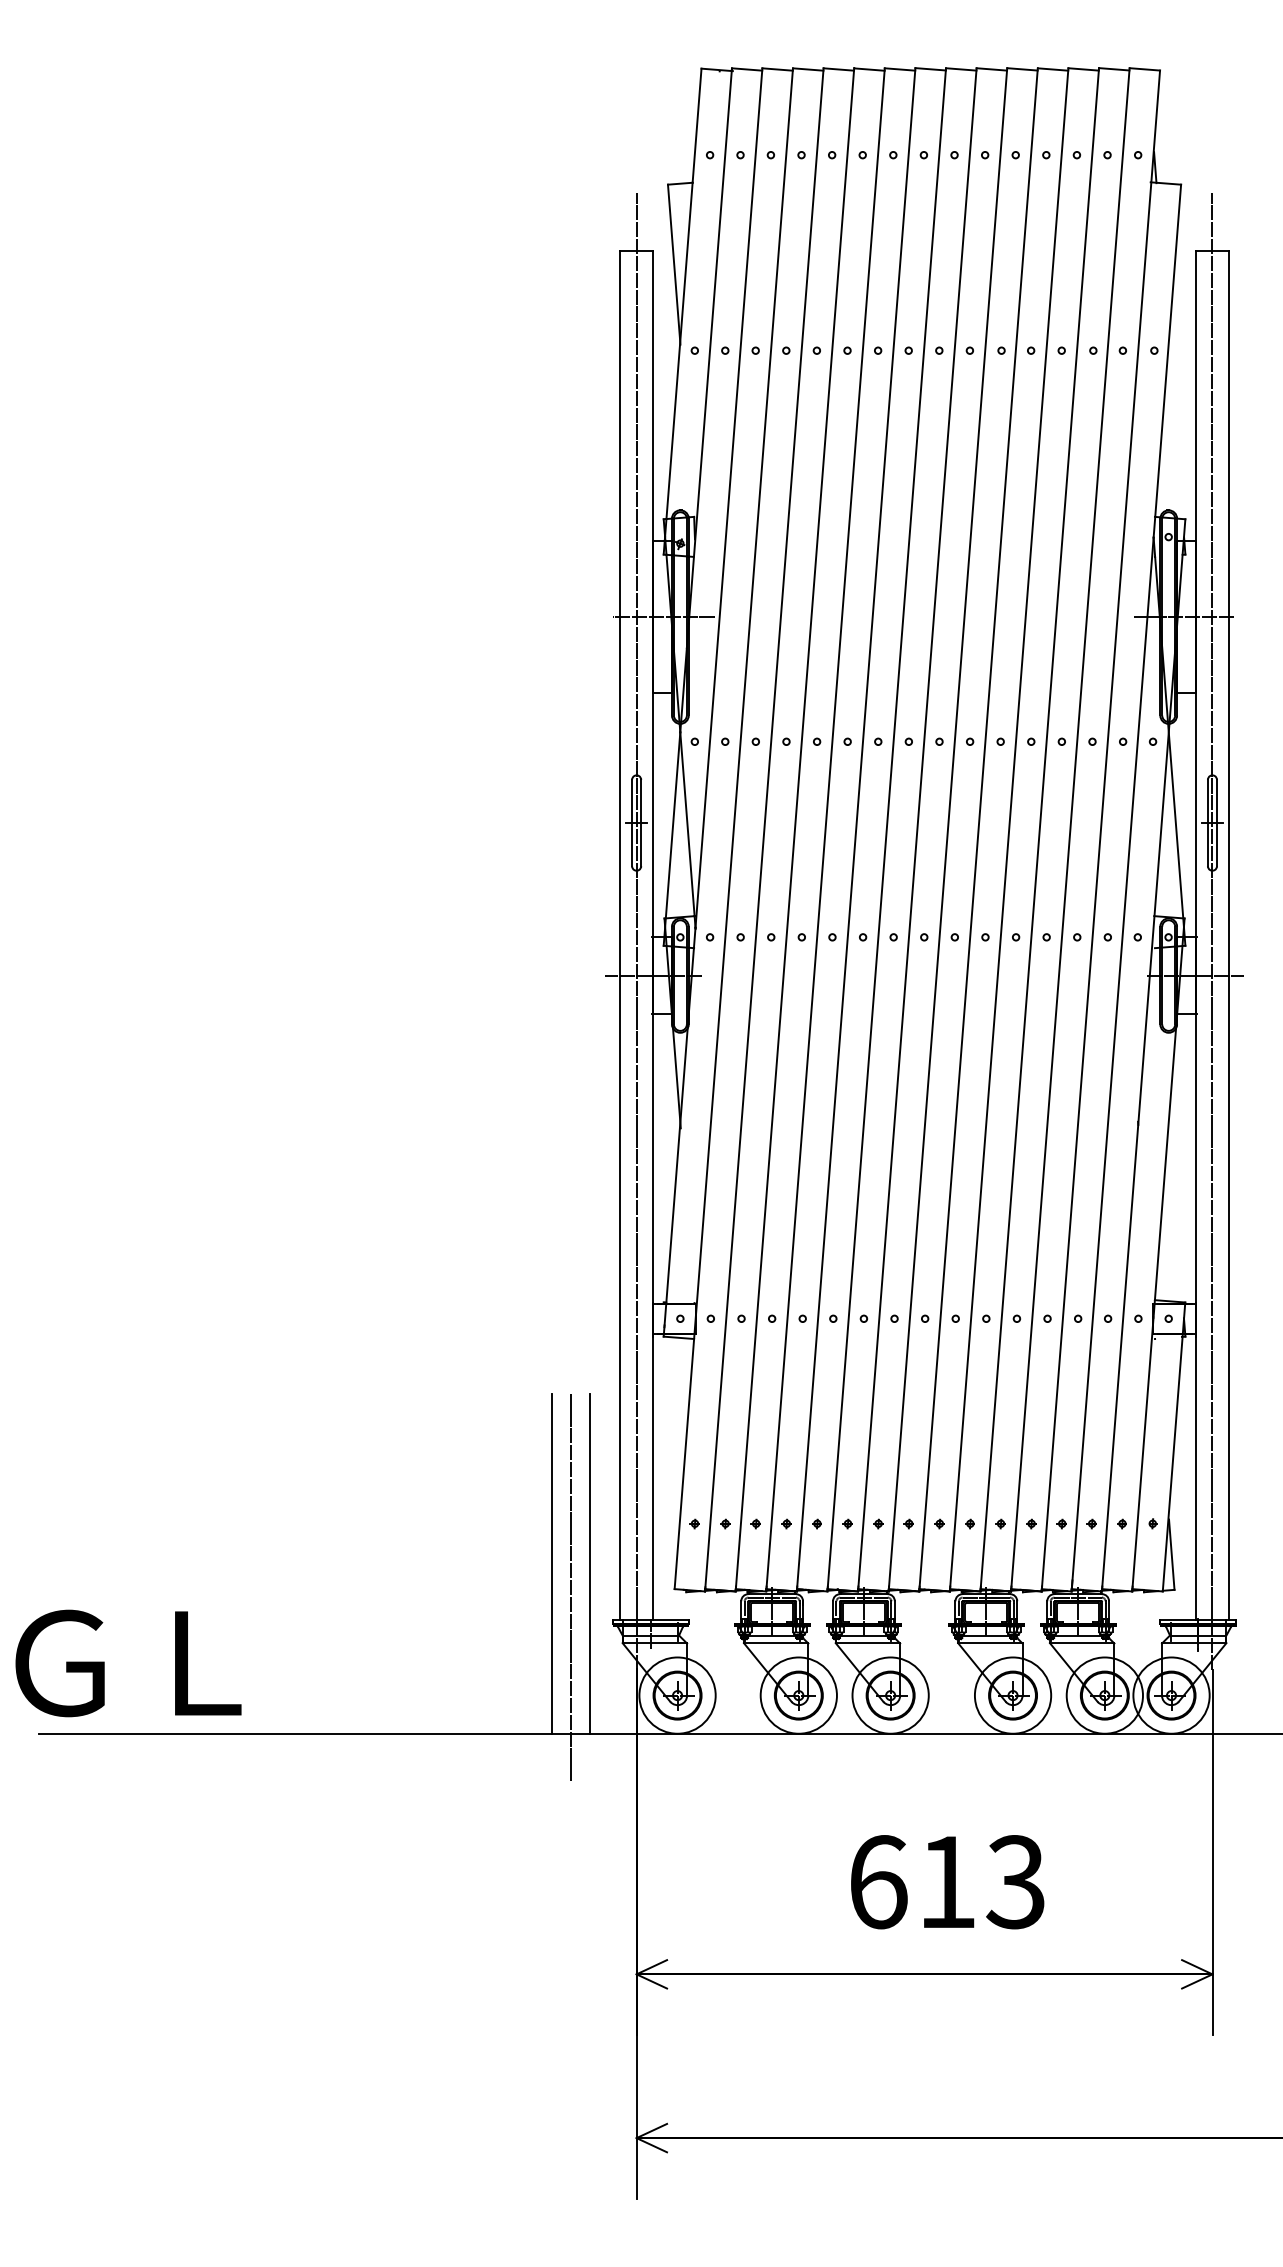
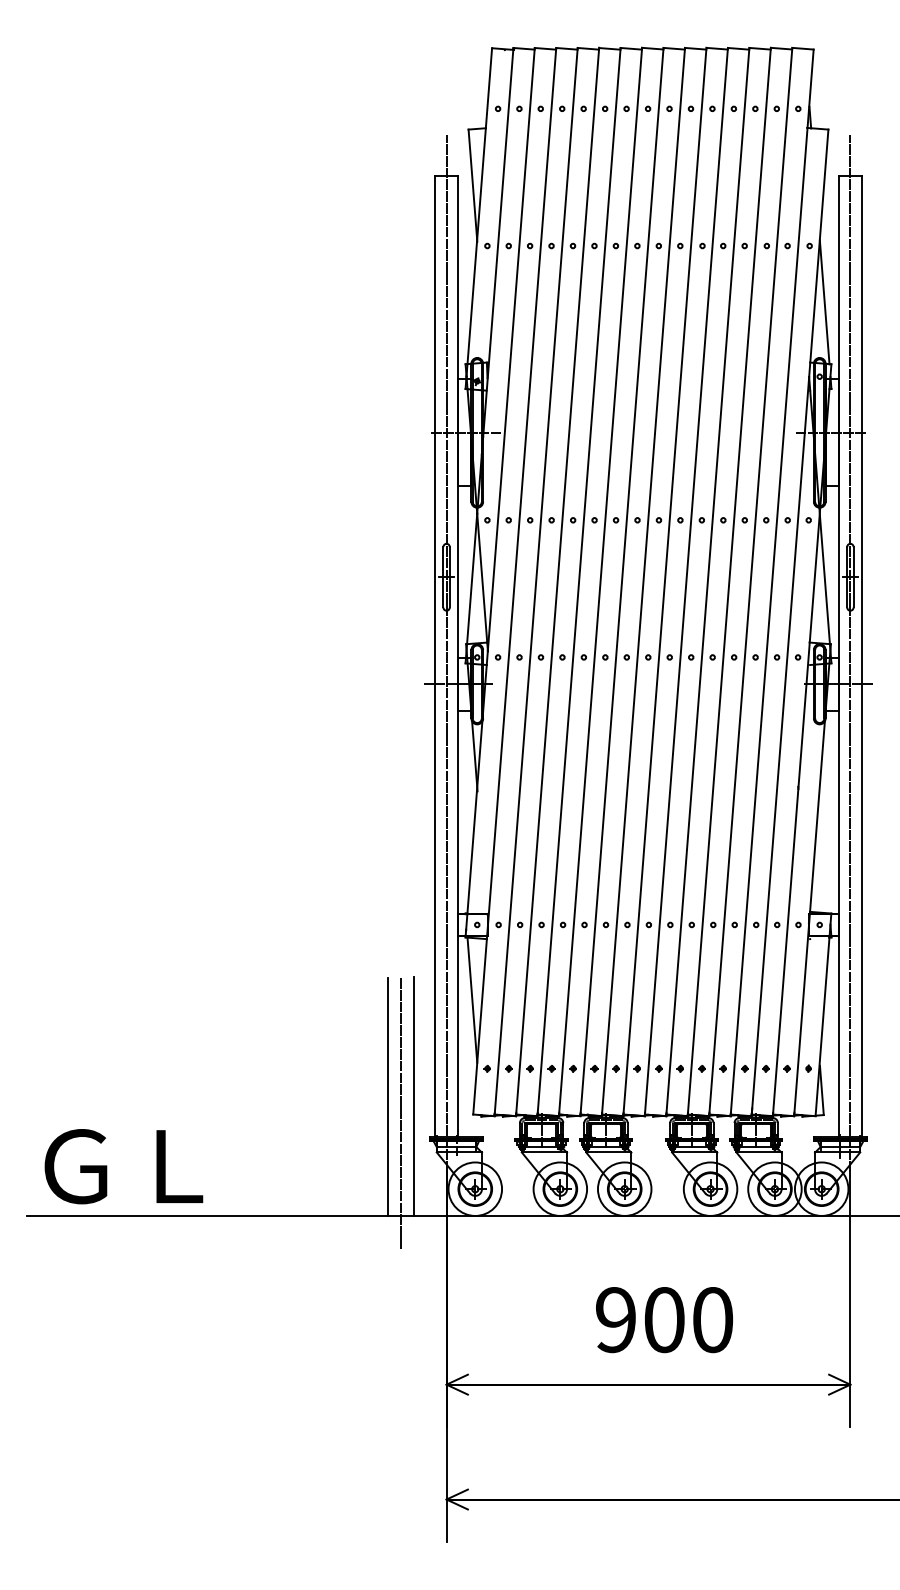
line: (1175, 430) -> (824, 301), added
line: (673, 1426) -> (472, 1000), added
text: (128, 1663) -> (123, 1166), moved
text: (947, 1882) -> (664, 1320), 613 -> 900

